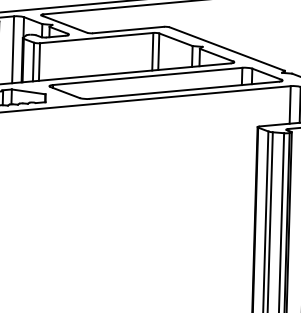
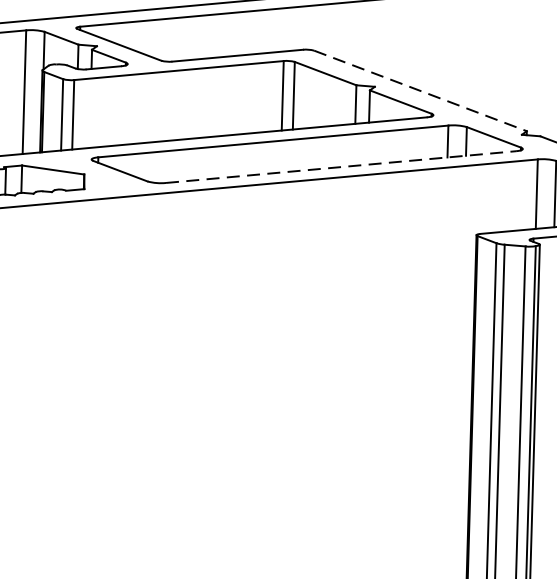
line: (227, 49) -> (420, 91), solid -> dashed
line: (184, 90) -> (341, 167), solid -> dashed

